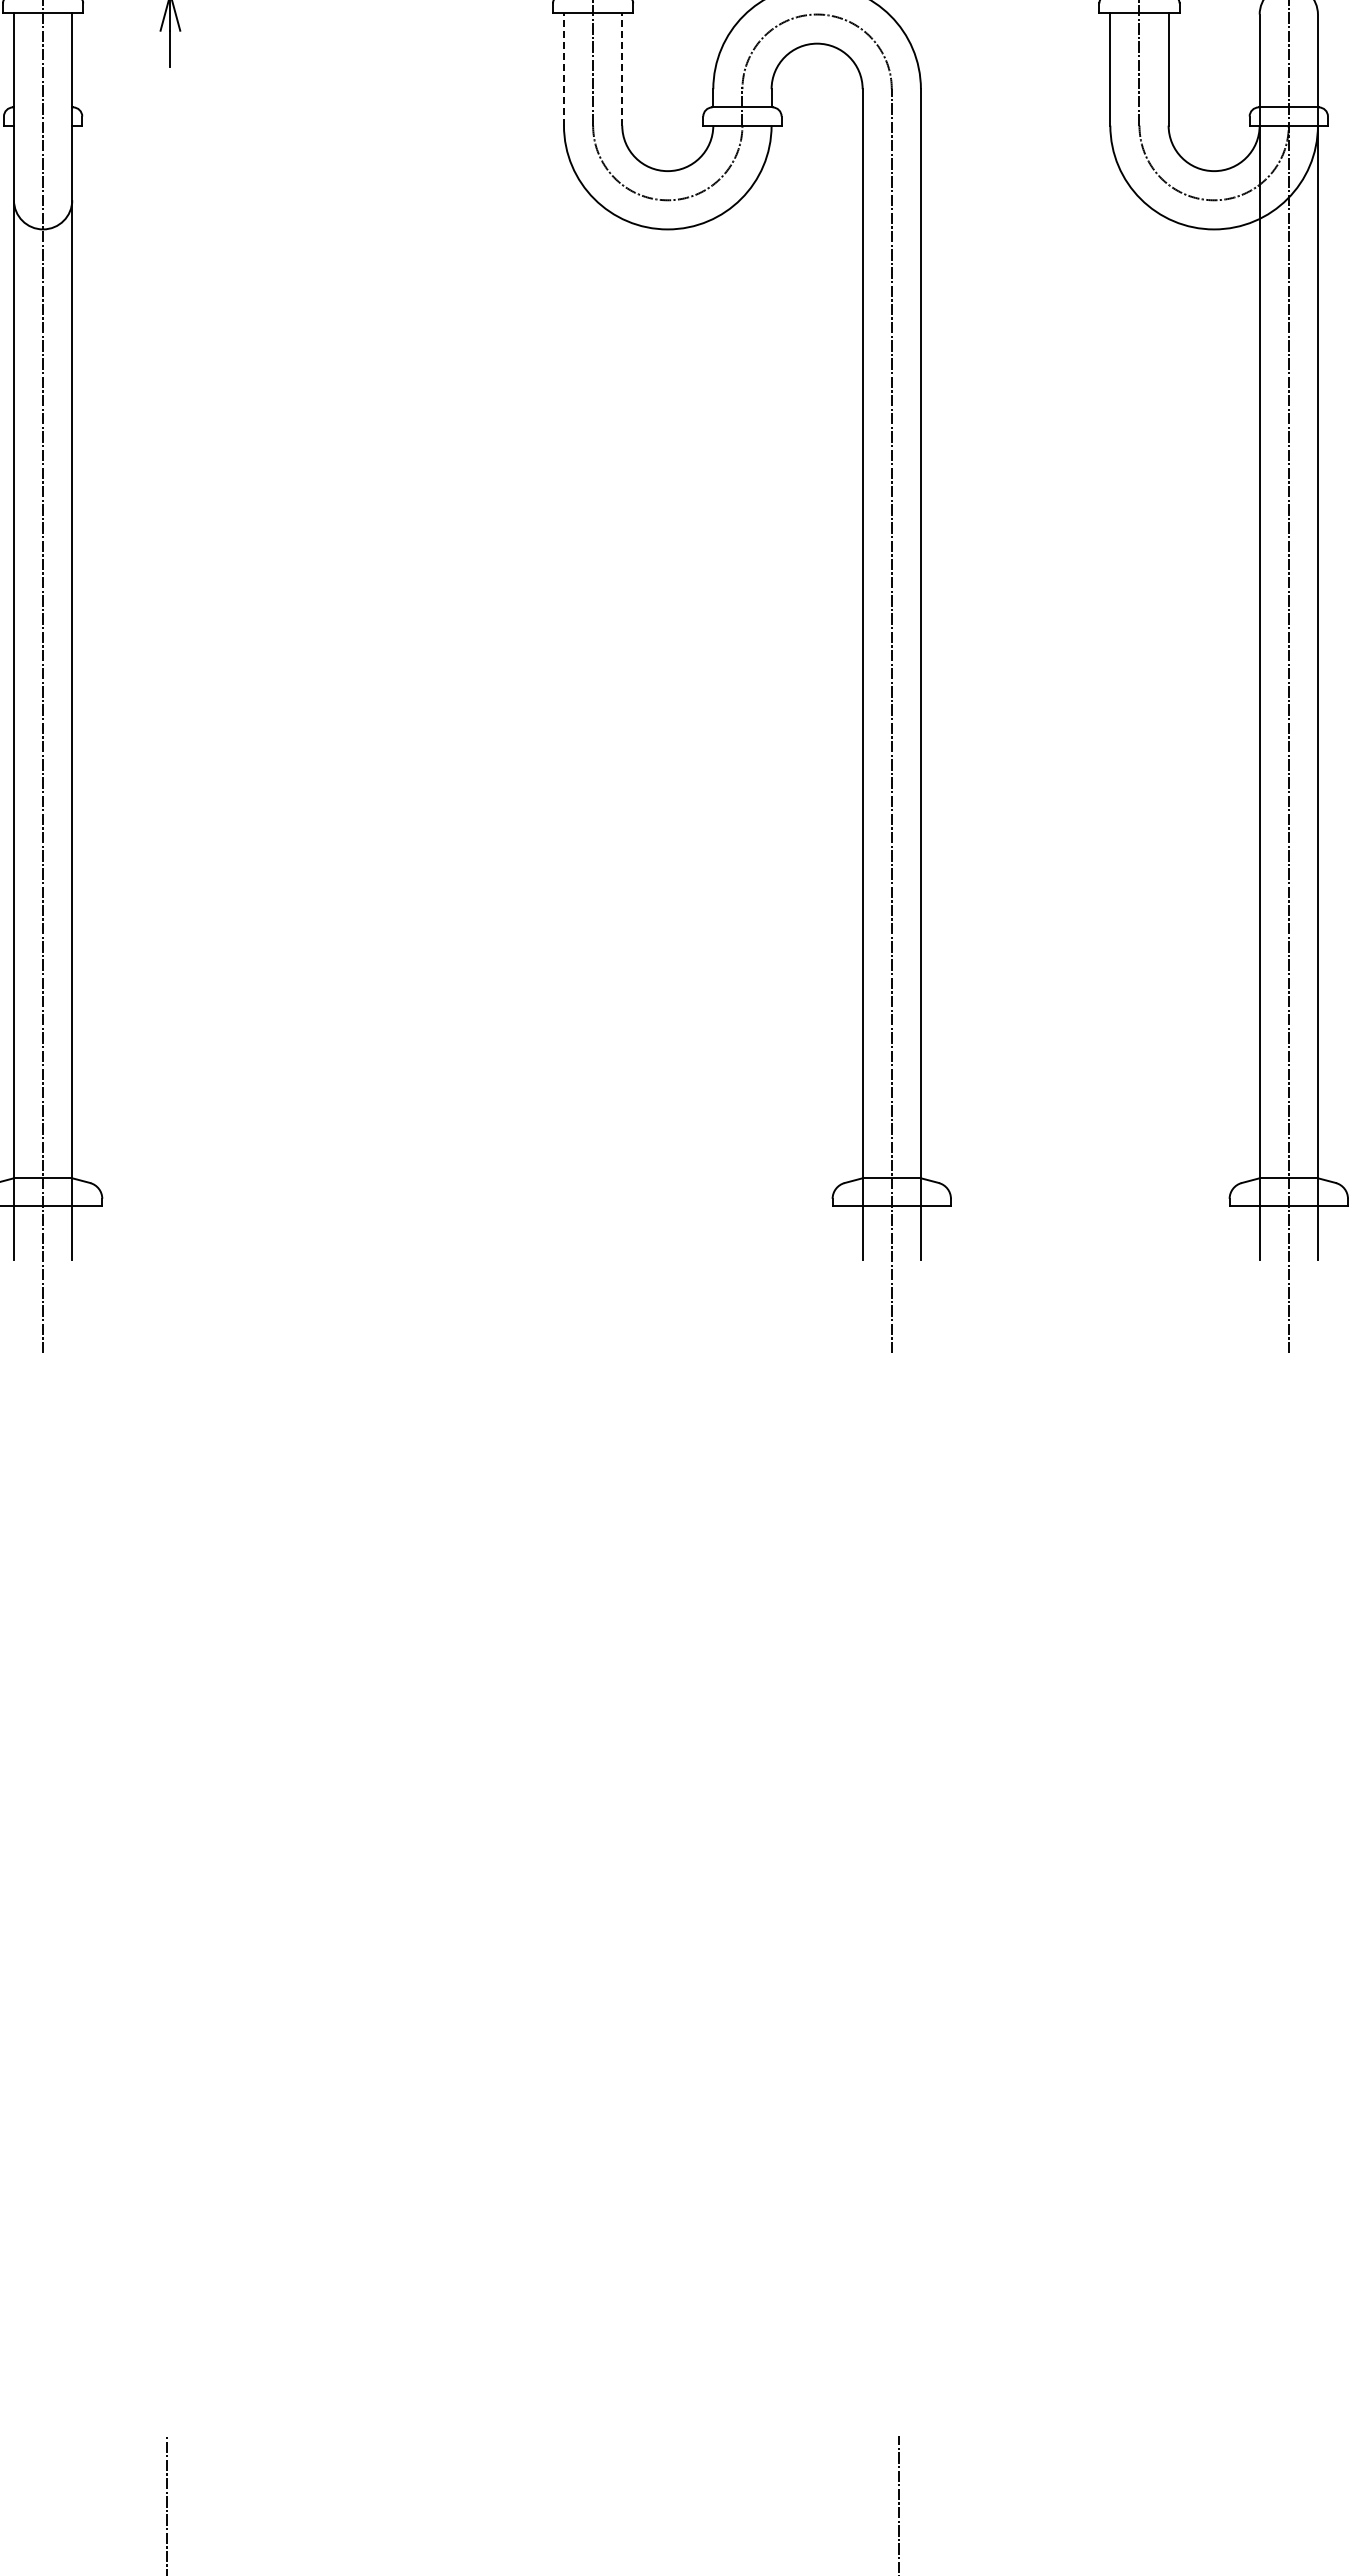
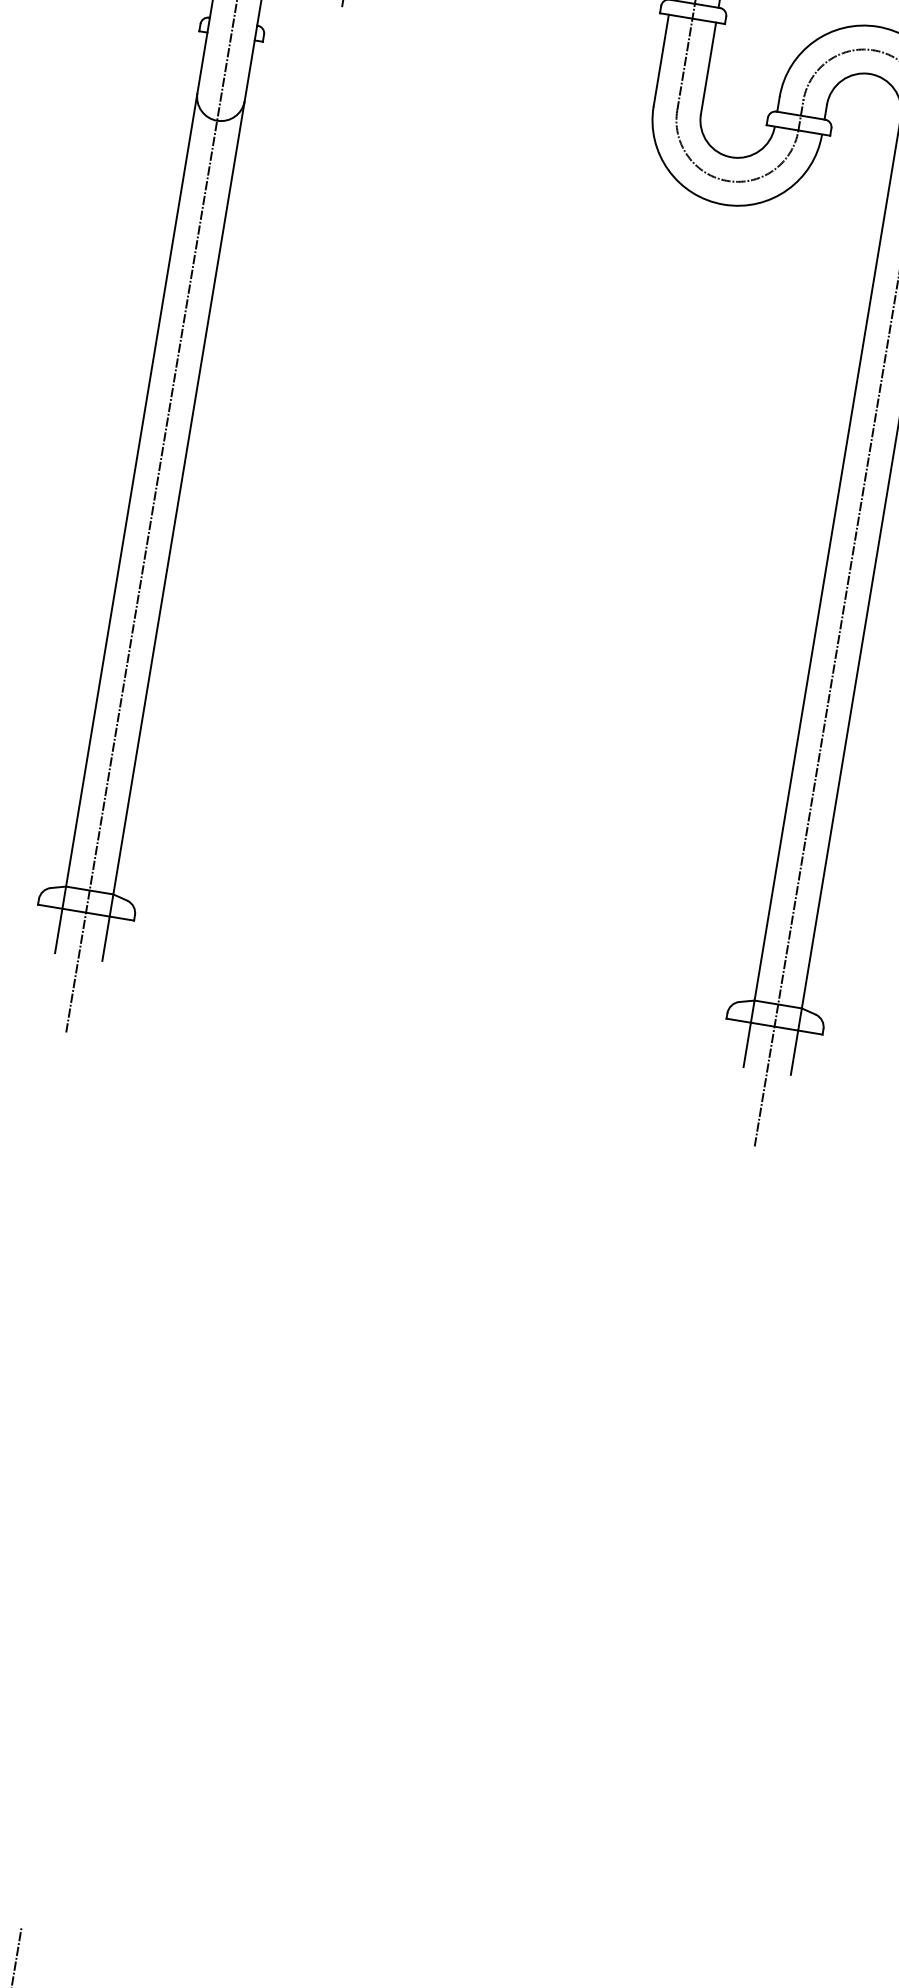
line: (563, 69) -> (660, 60), dashed -> solid
line: (622, 69) -> (708, 68), dashed -> solid

